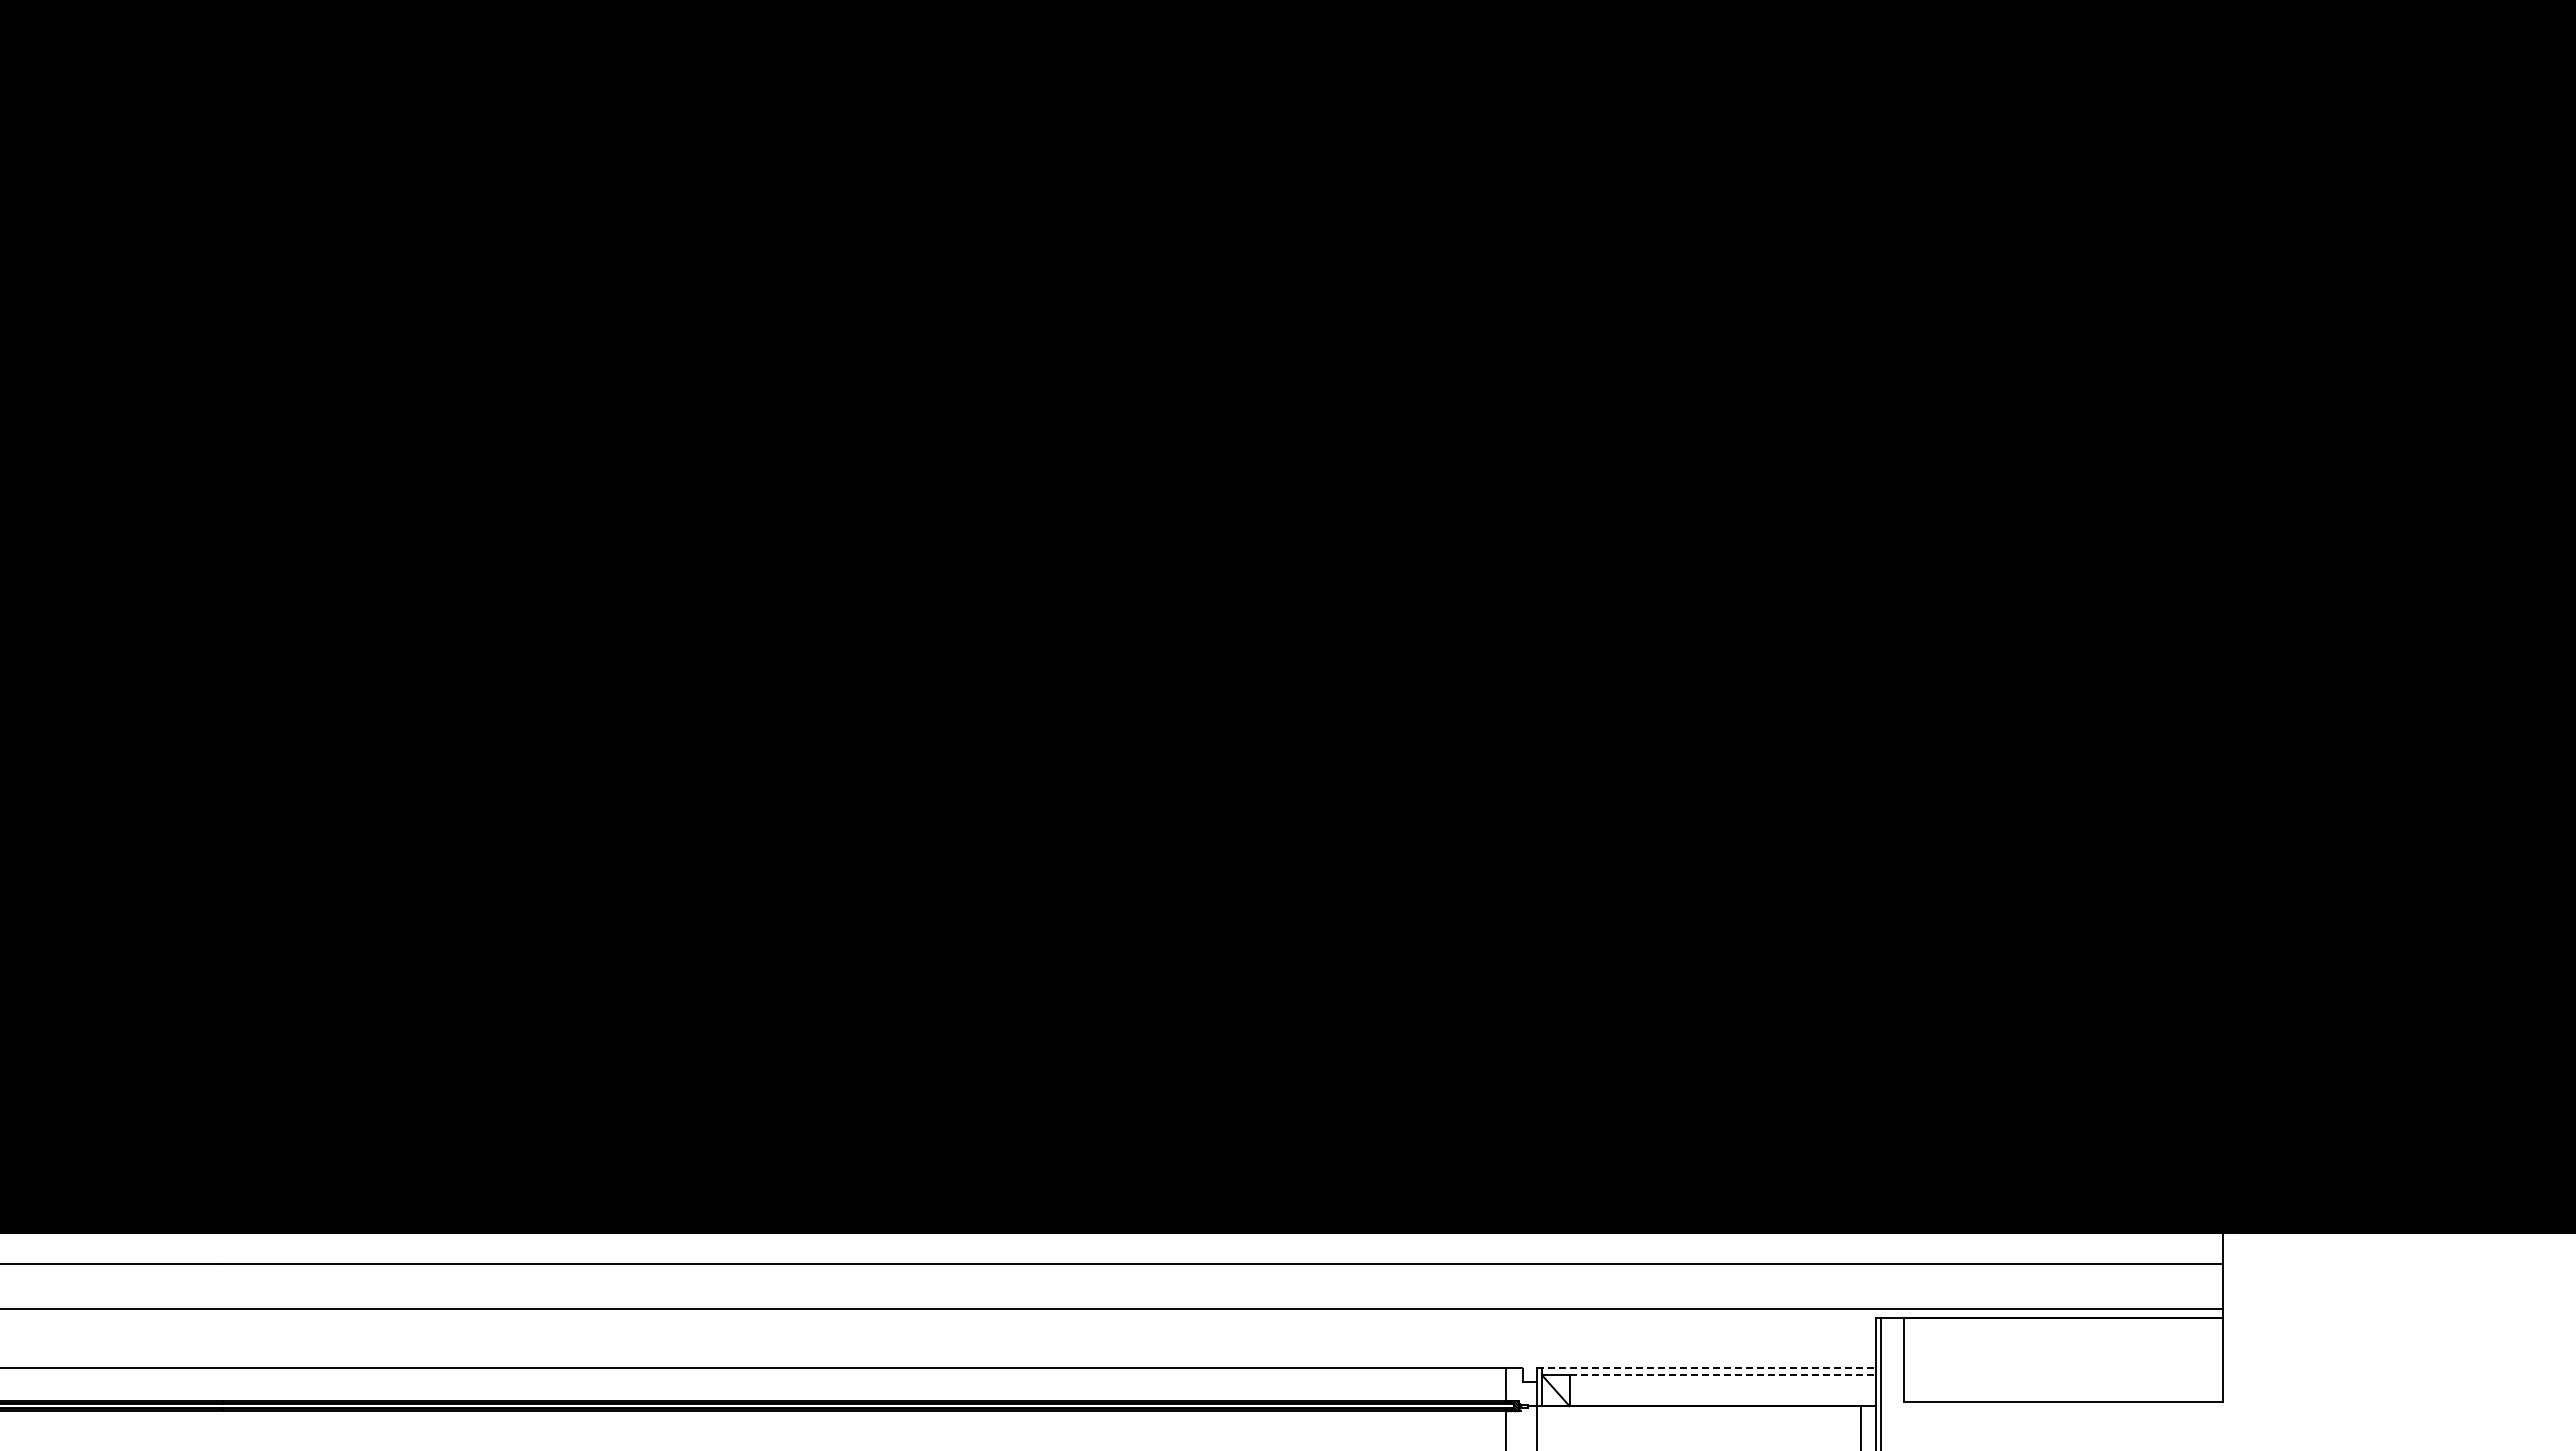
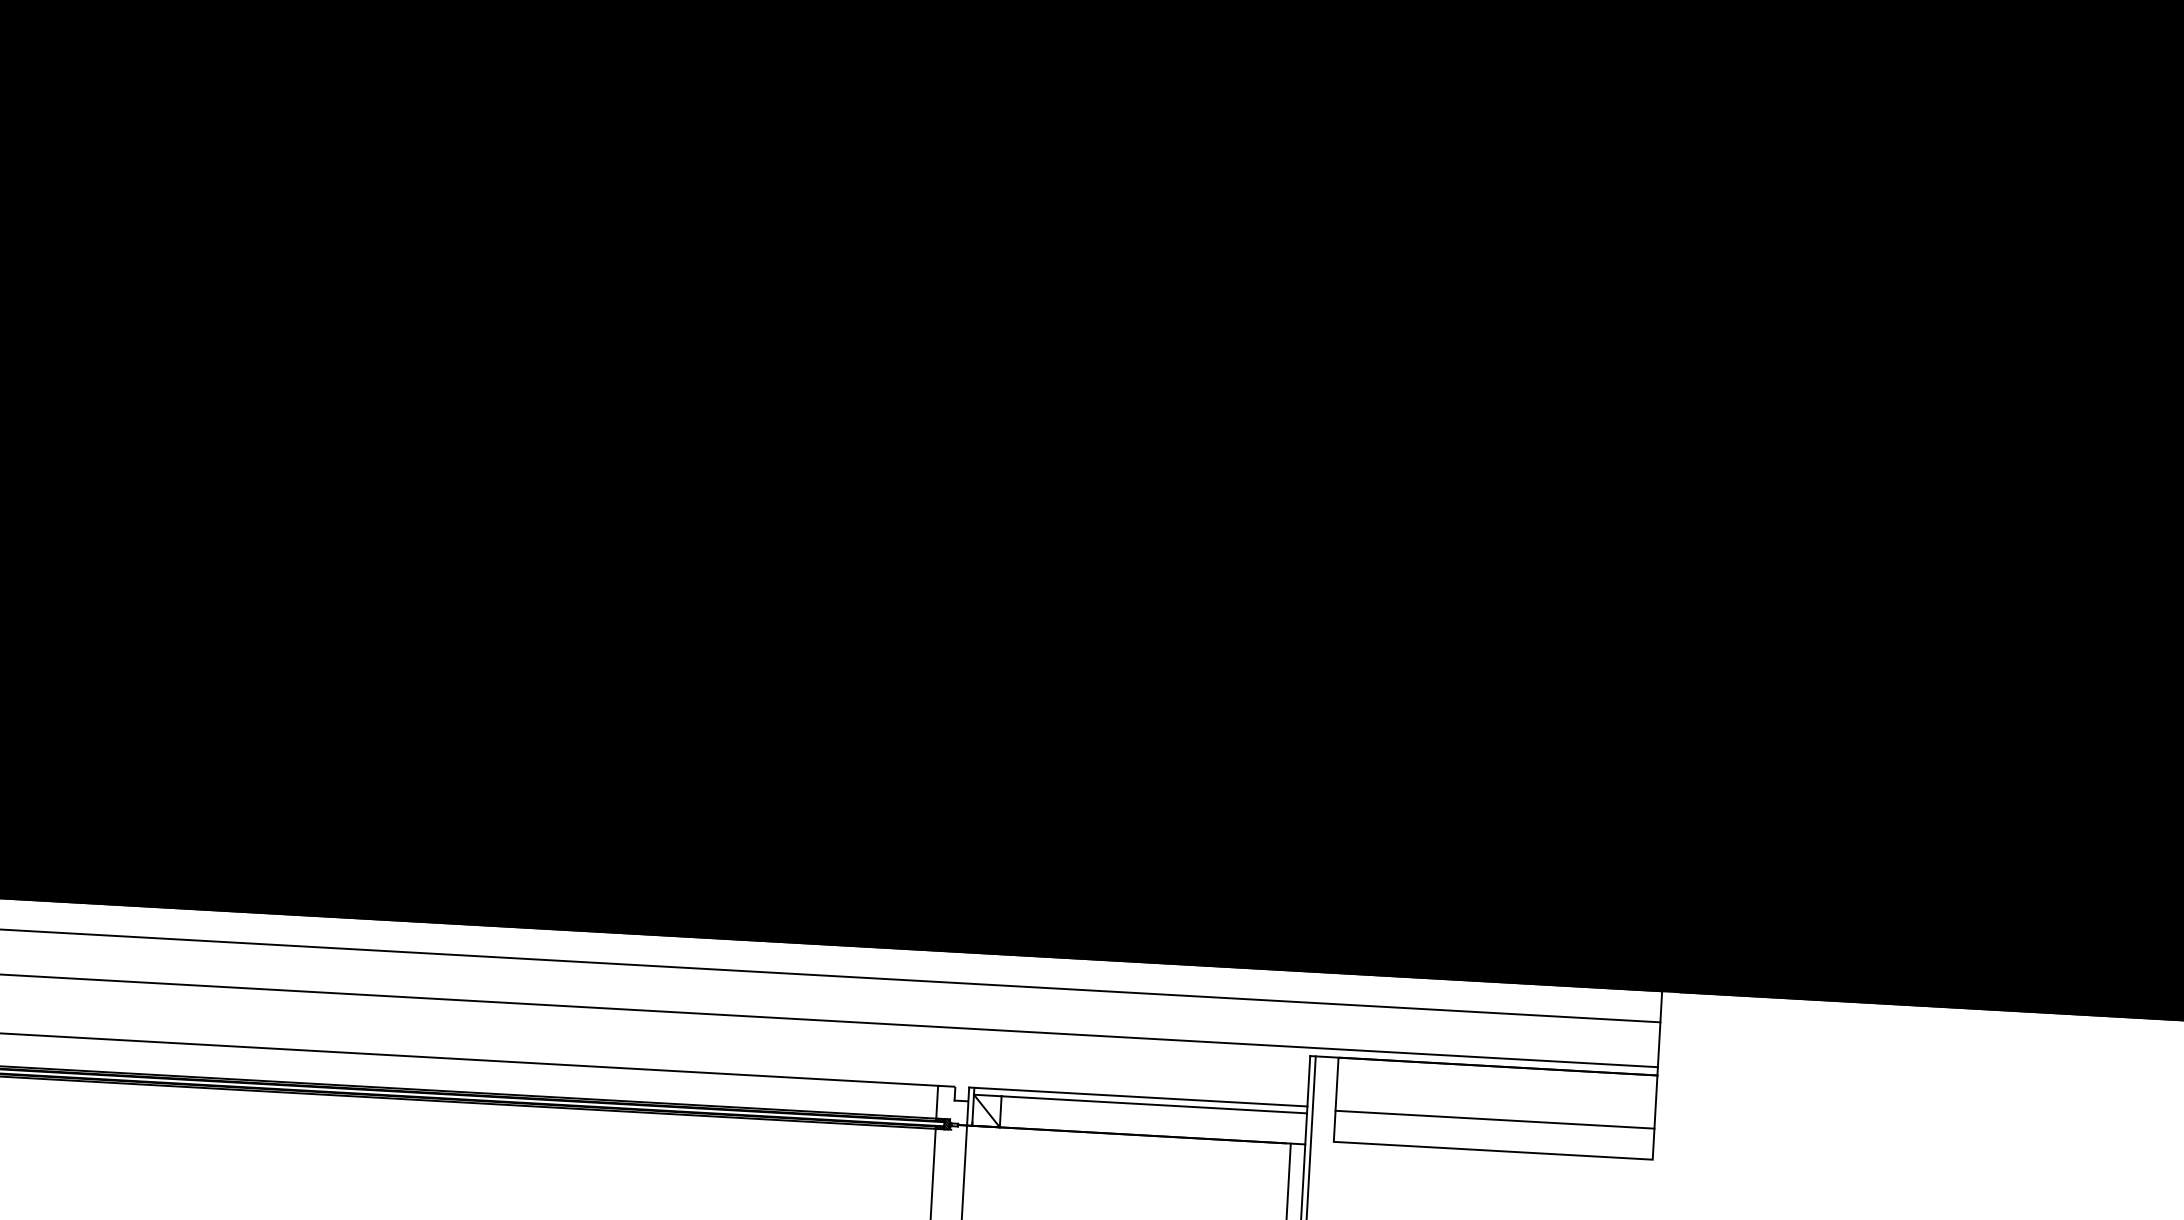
line: (1706, 1368) -> (1138, 1097), dashed -> solid
line: (2063, 1370) -> (1494, 1119), added
line: (1722, 1375) -> (1154, 1105), dashed -> solid

